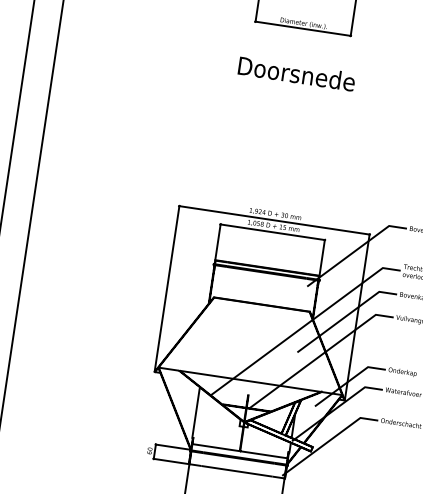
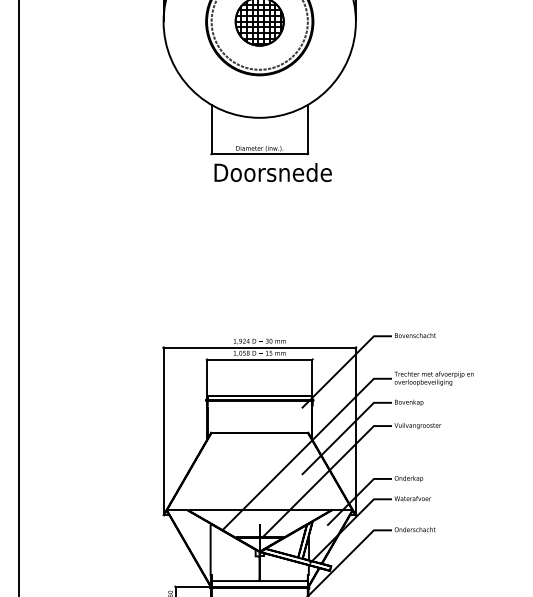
text: (296, 73) -> (272, 172), moved

